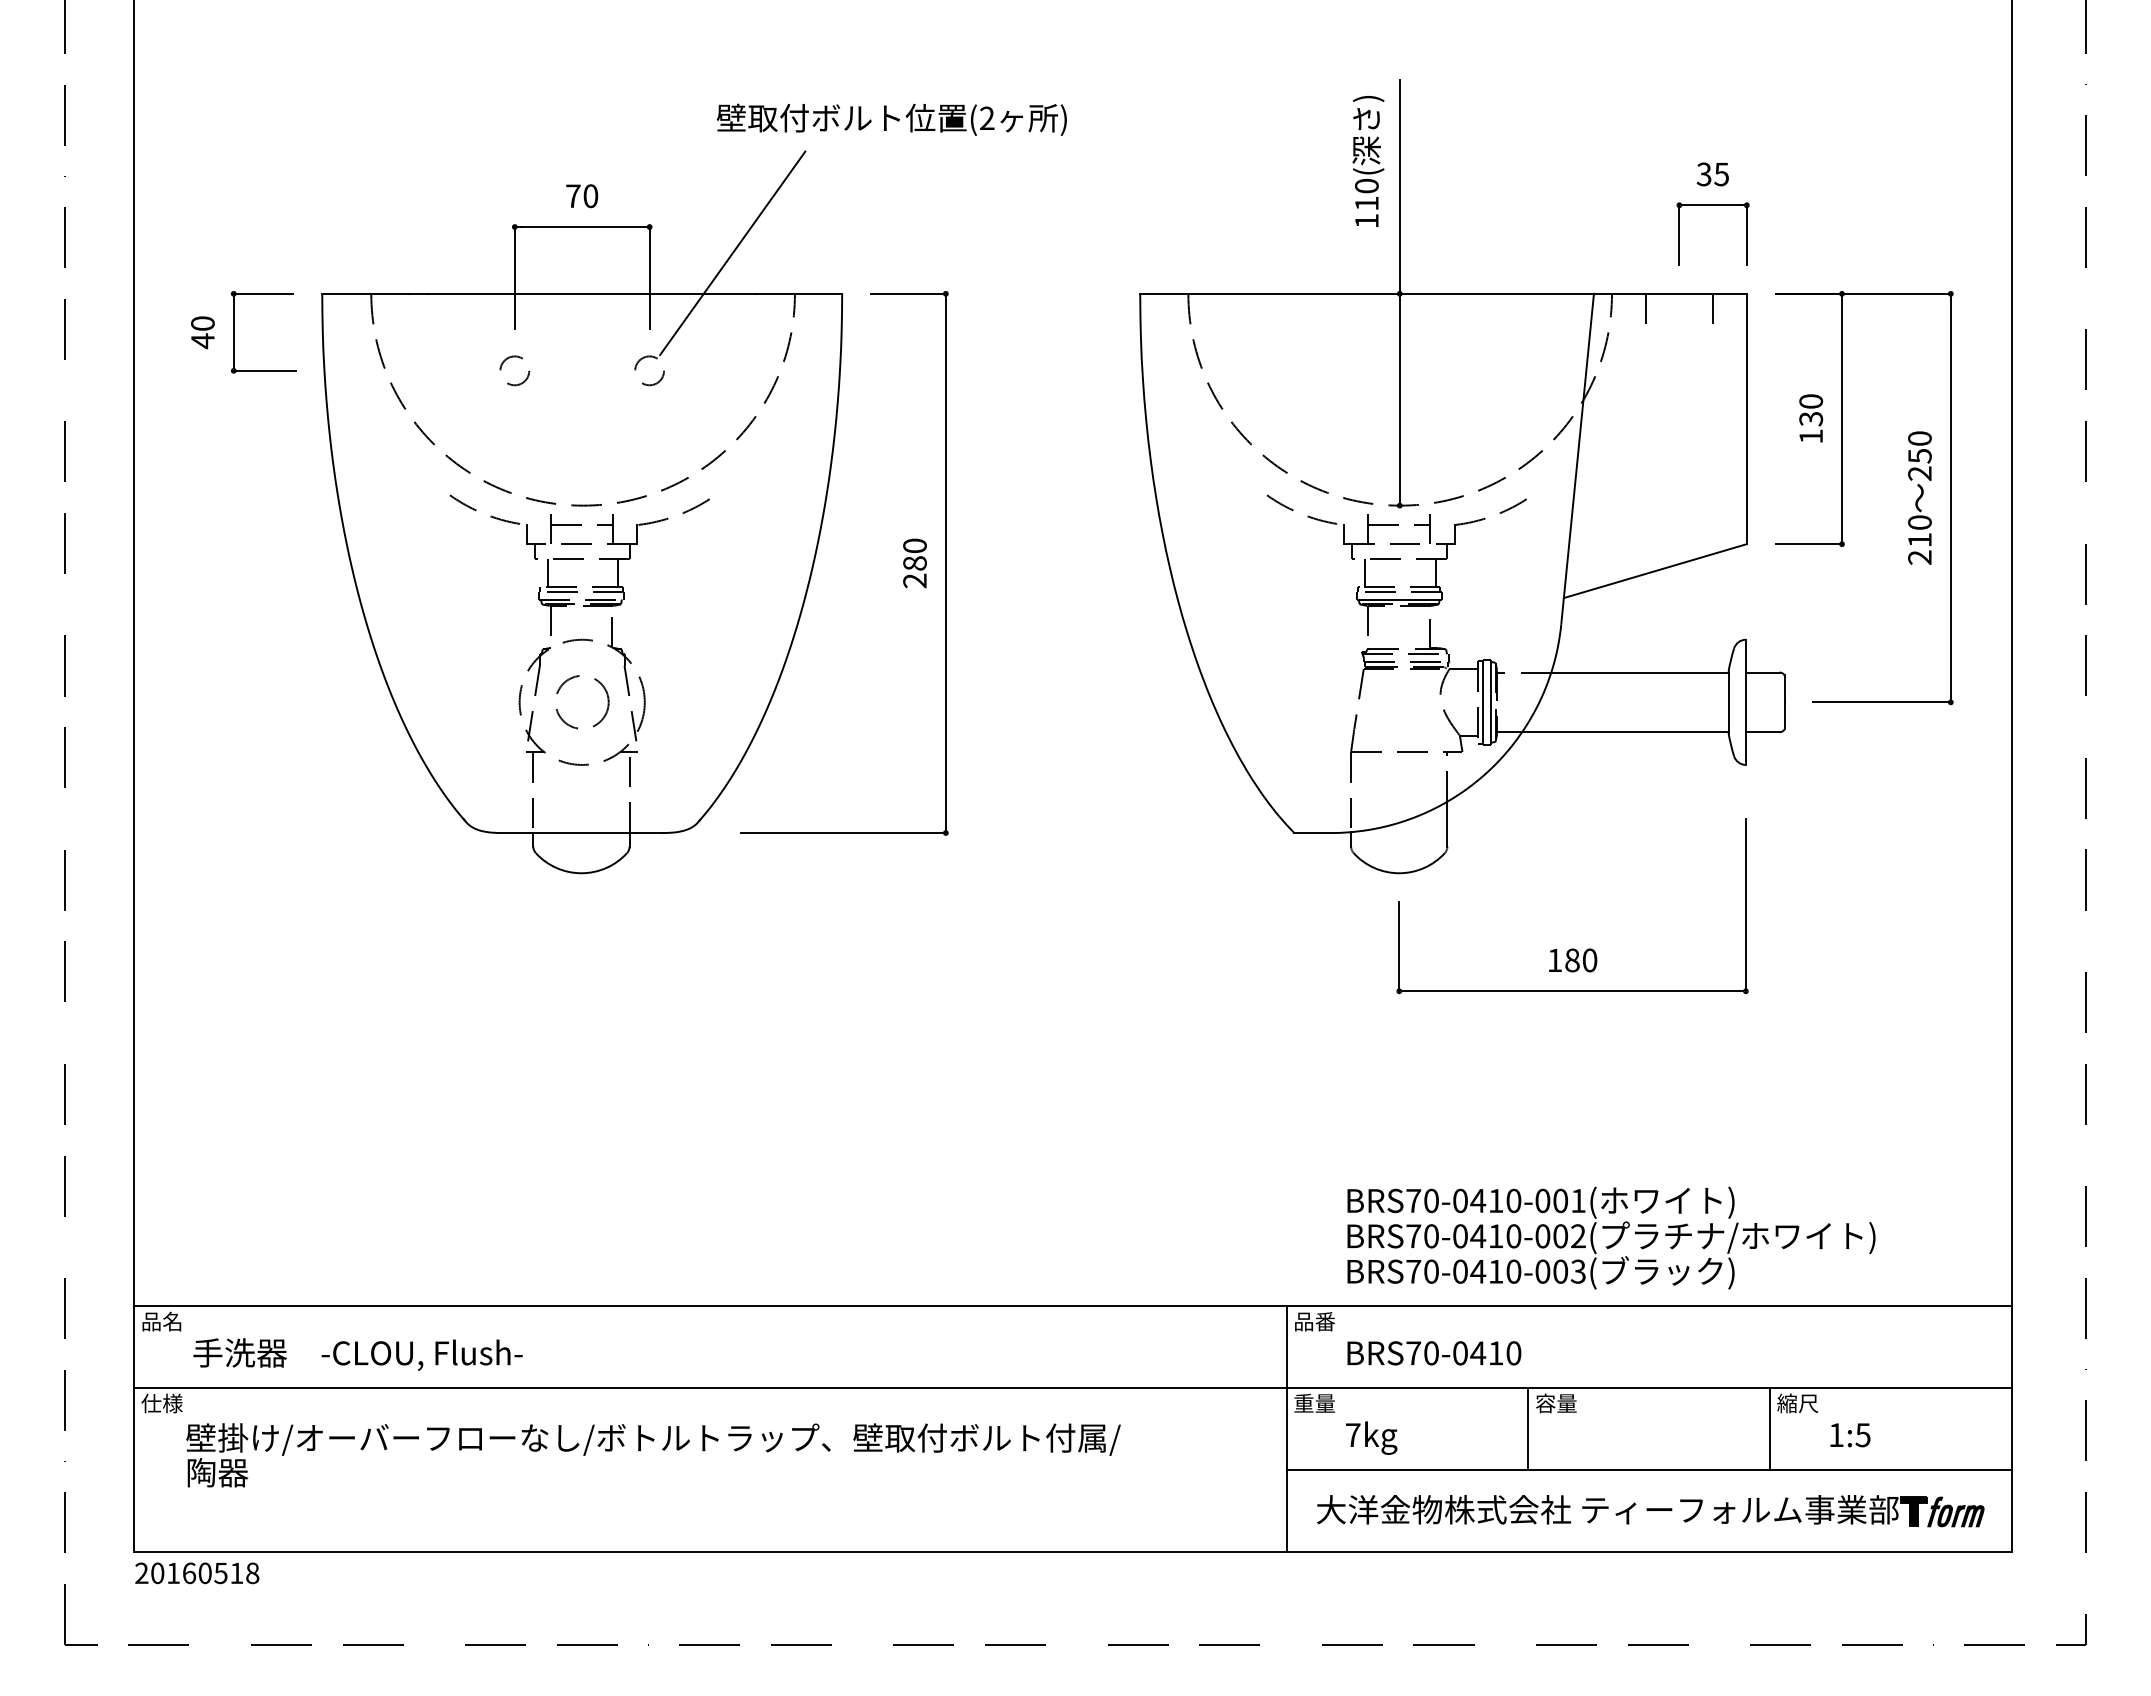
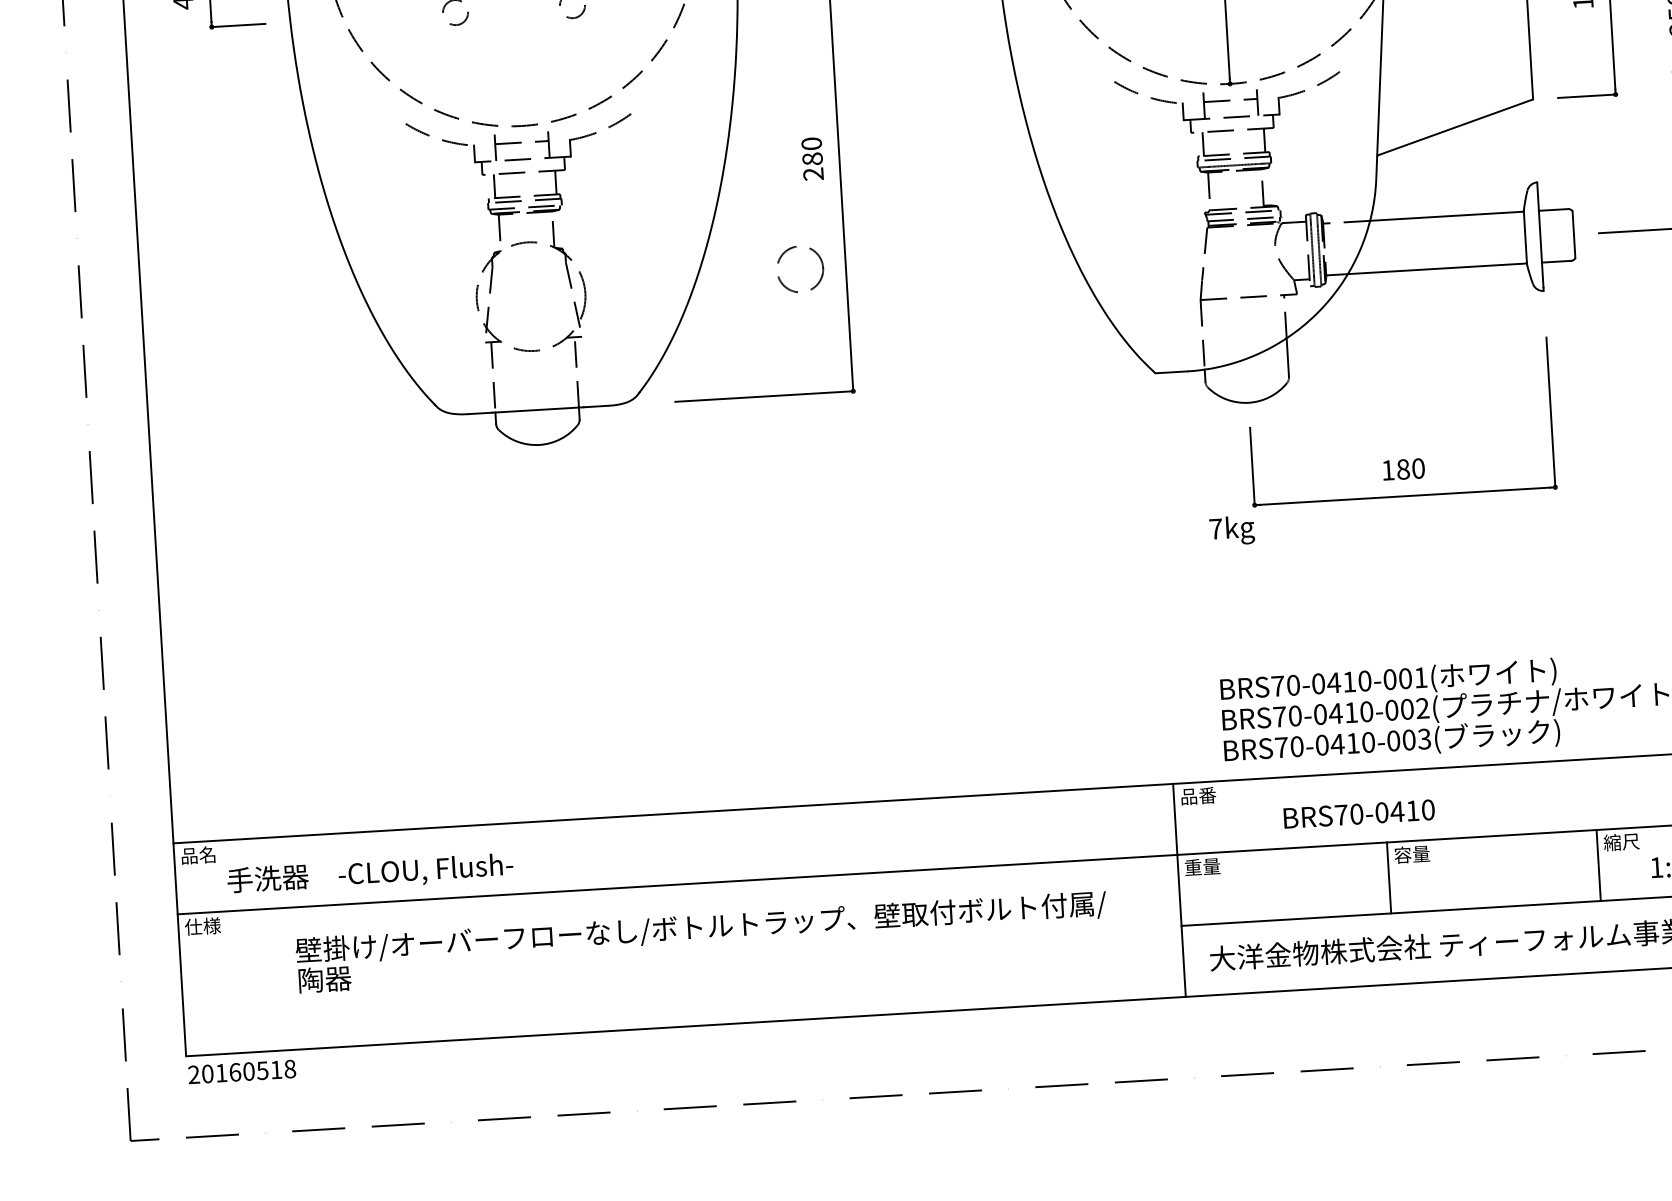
circle: (582, 702) -> (800, 269), moved
text: (1434, 1353) -> (1359, 814), moved
text: (1371, 1437) -> (1232, 530), moved
text: (653, 1455) -> (702, 942), moved

